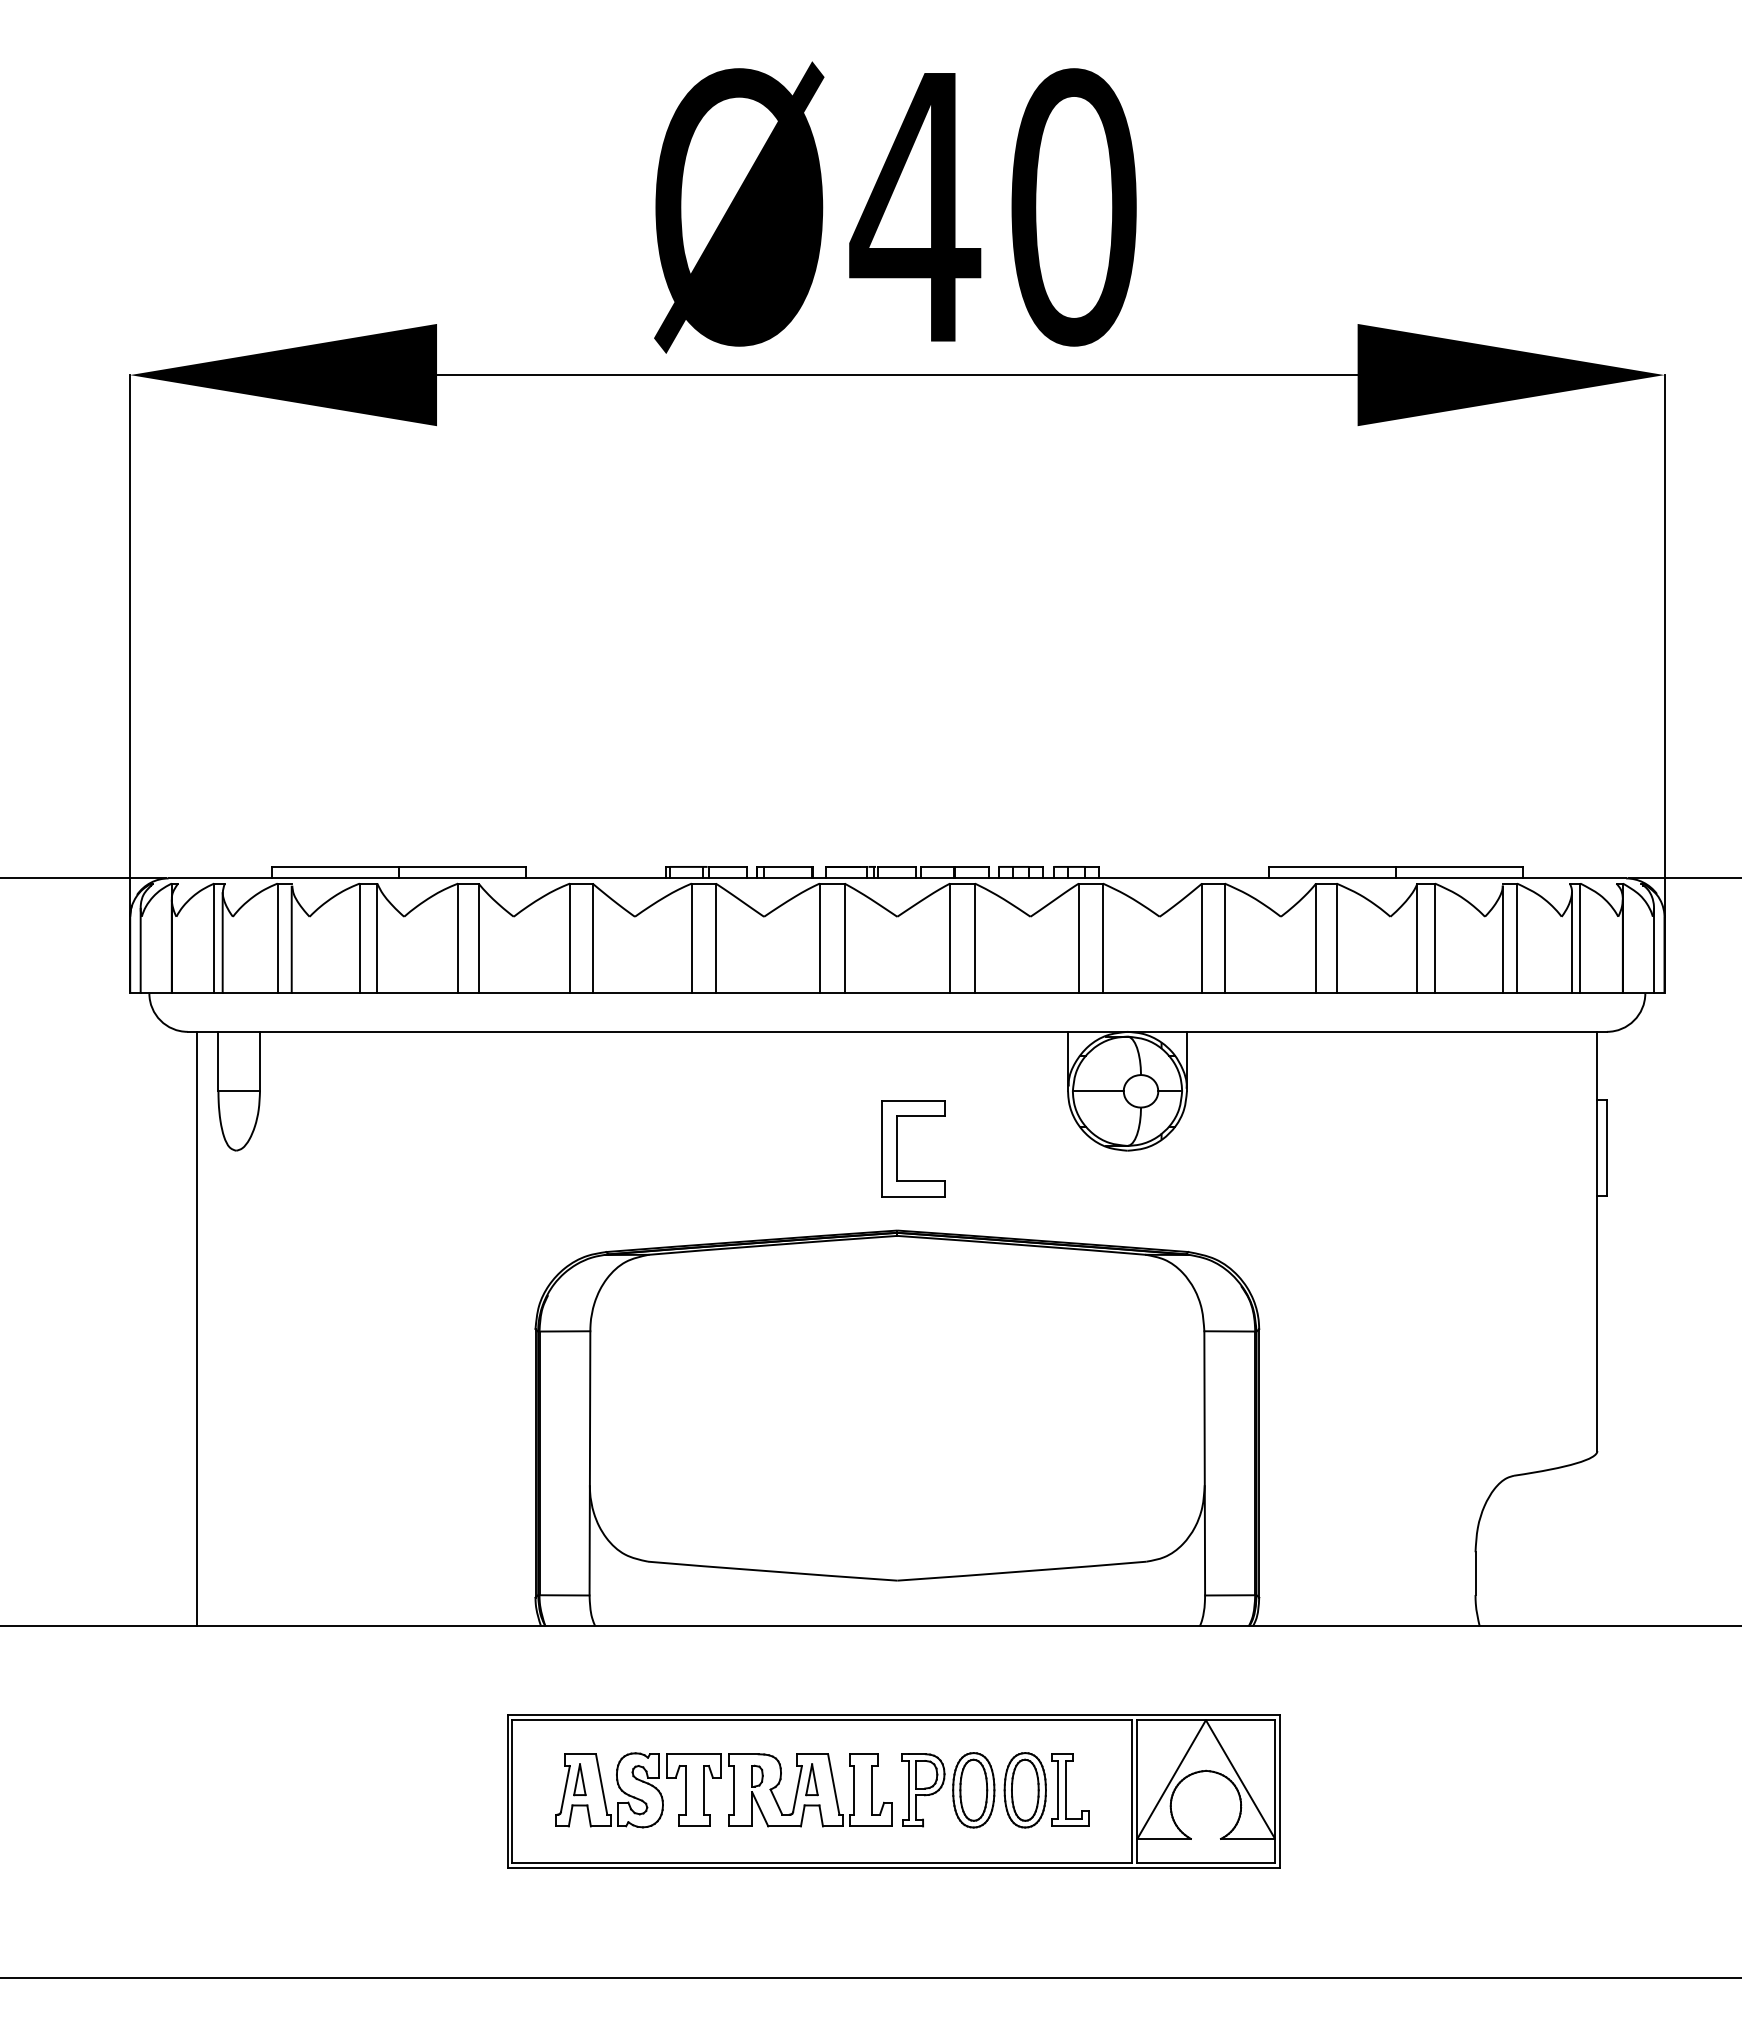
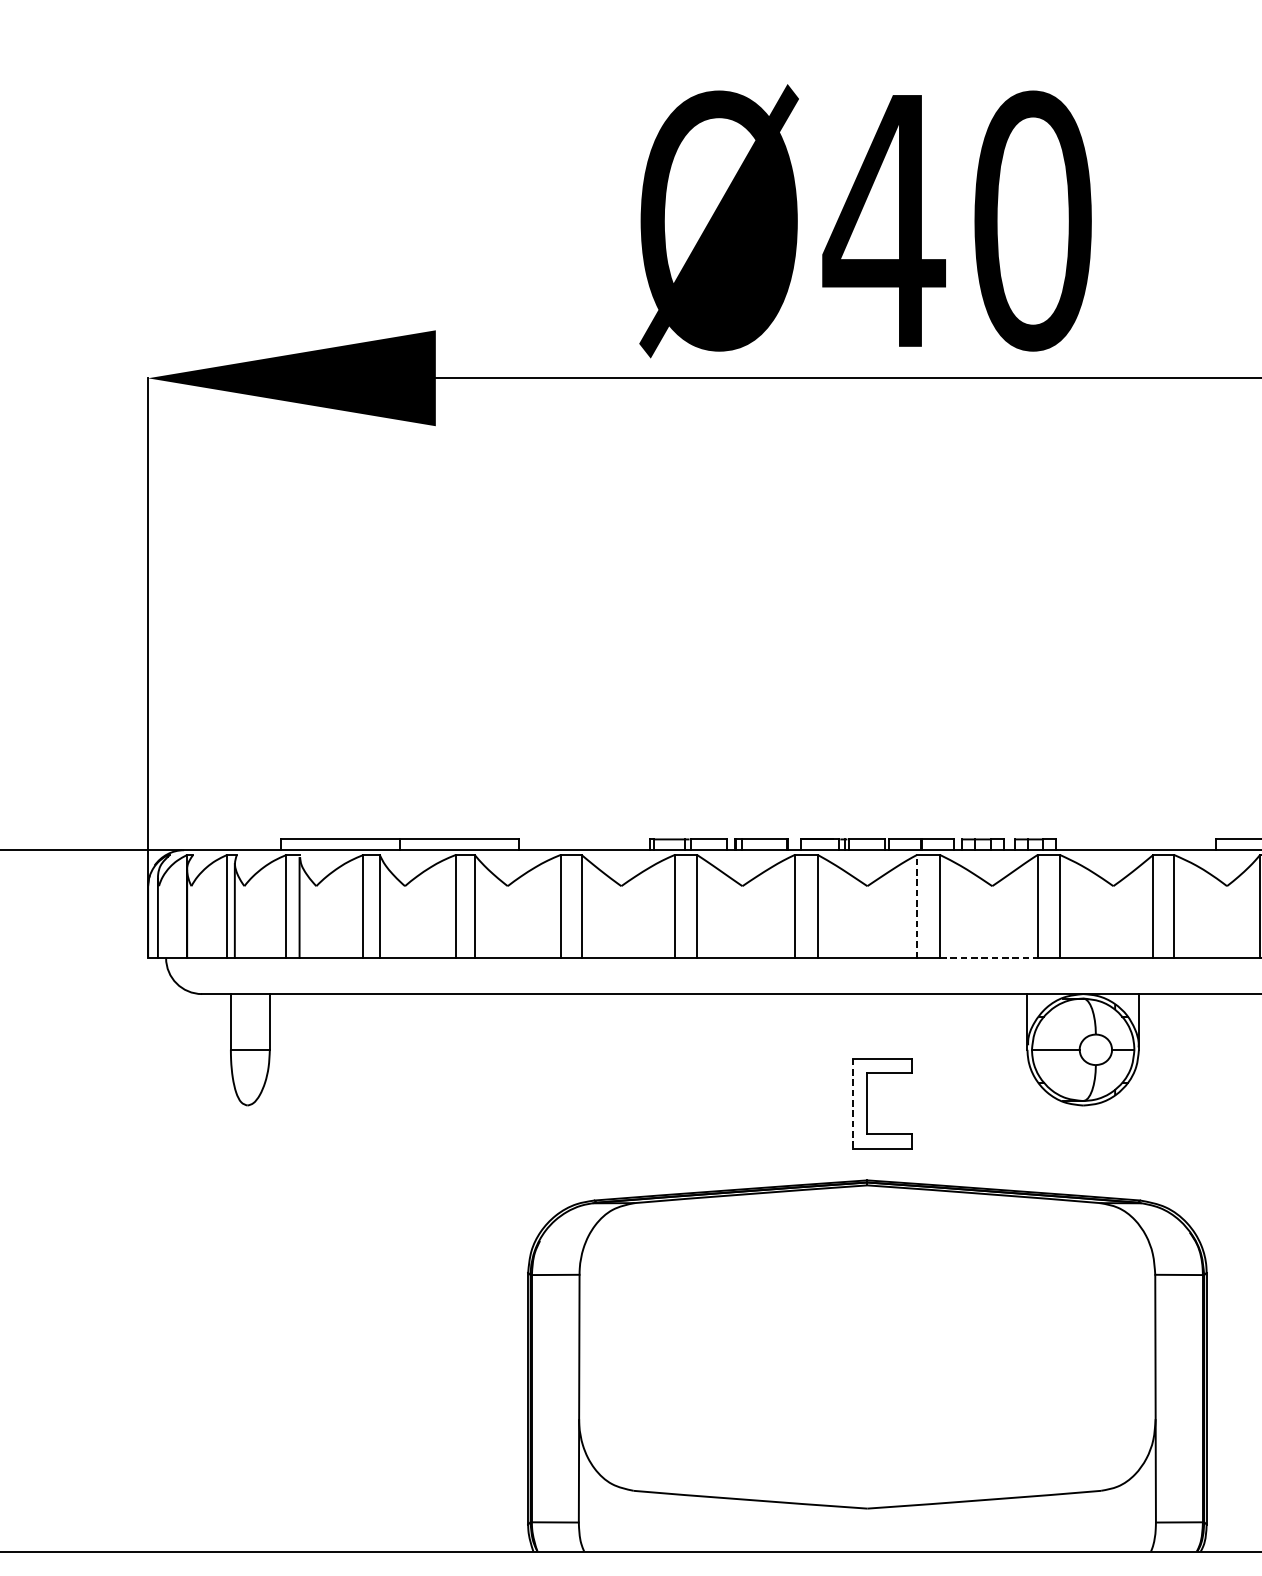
line: (950, 938) -> (917, 906), solid -> dashed
line: (1026, 993) -> (988, 958), solid -> dashed
line: (882, 1148) -> (853, 1103), solid -> dashed
line: (197, 1328) -> (211, 1272), removed

